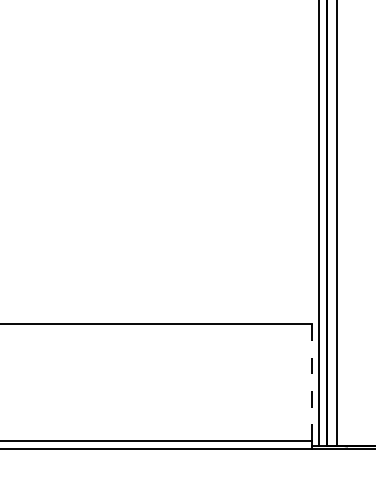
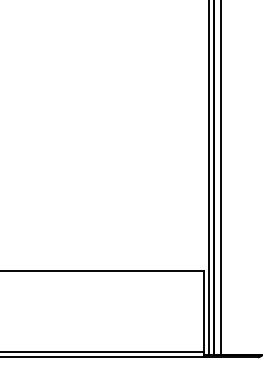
line: (311, 383) -> (203, 311), dashed -> solid

